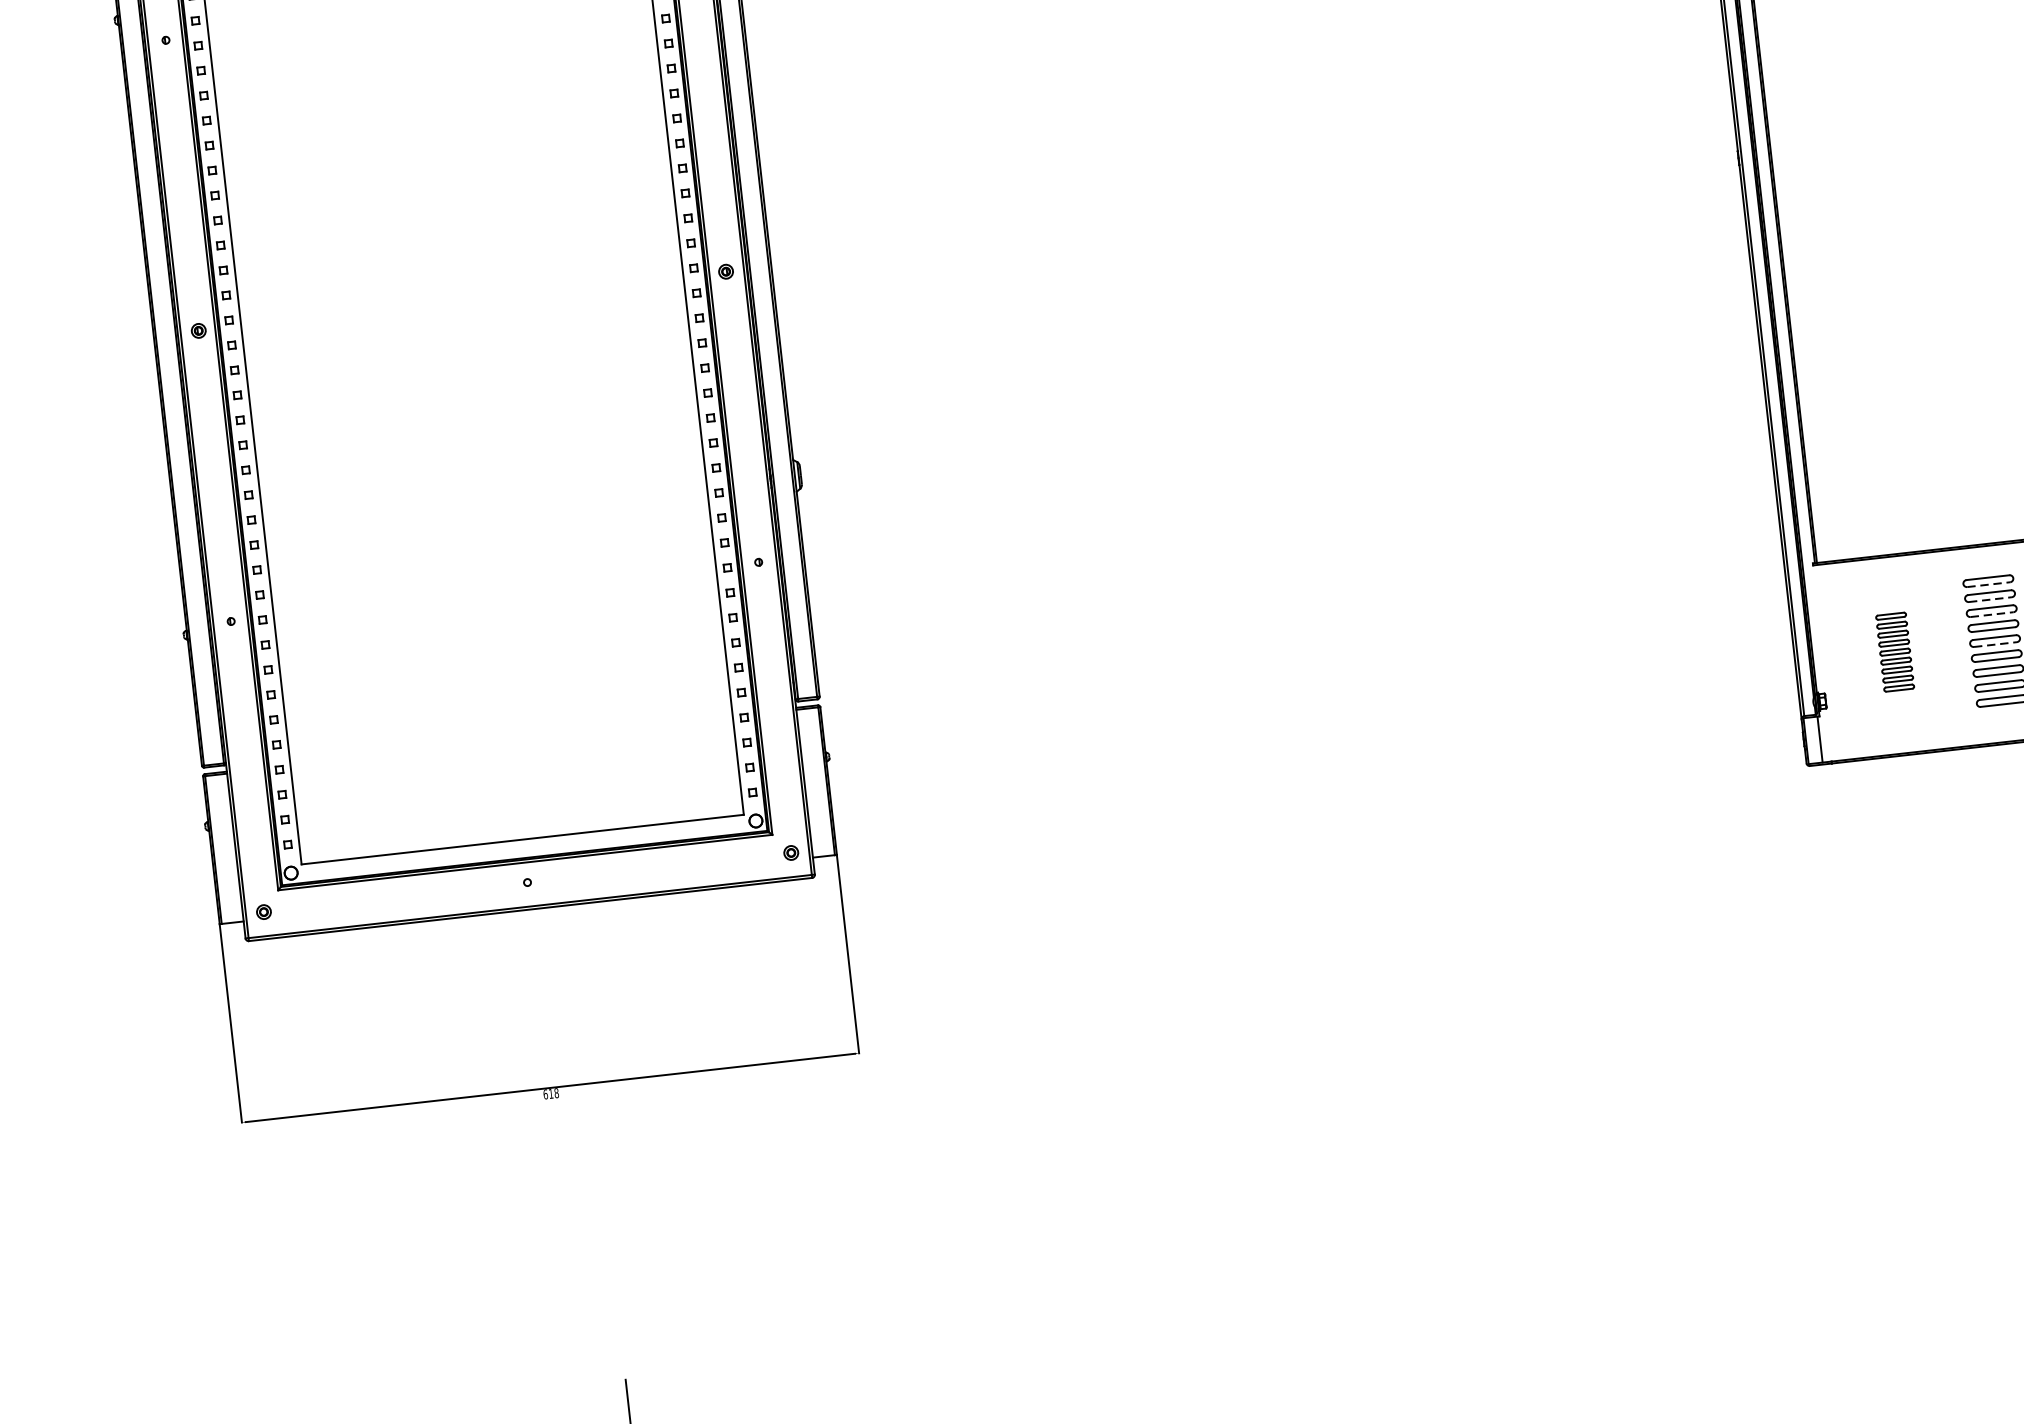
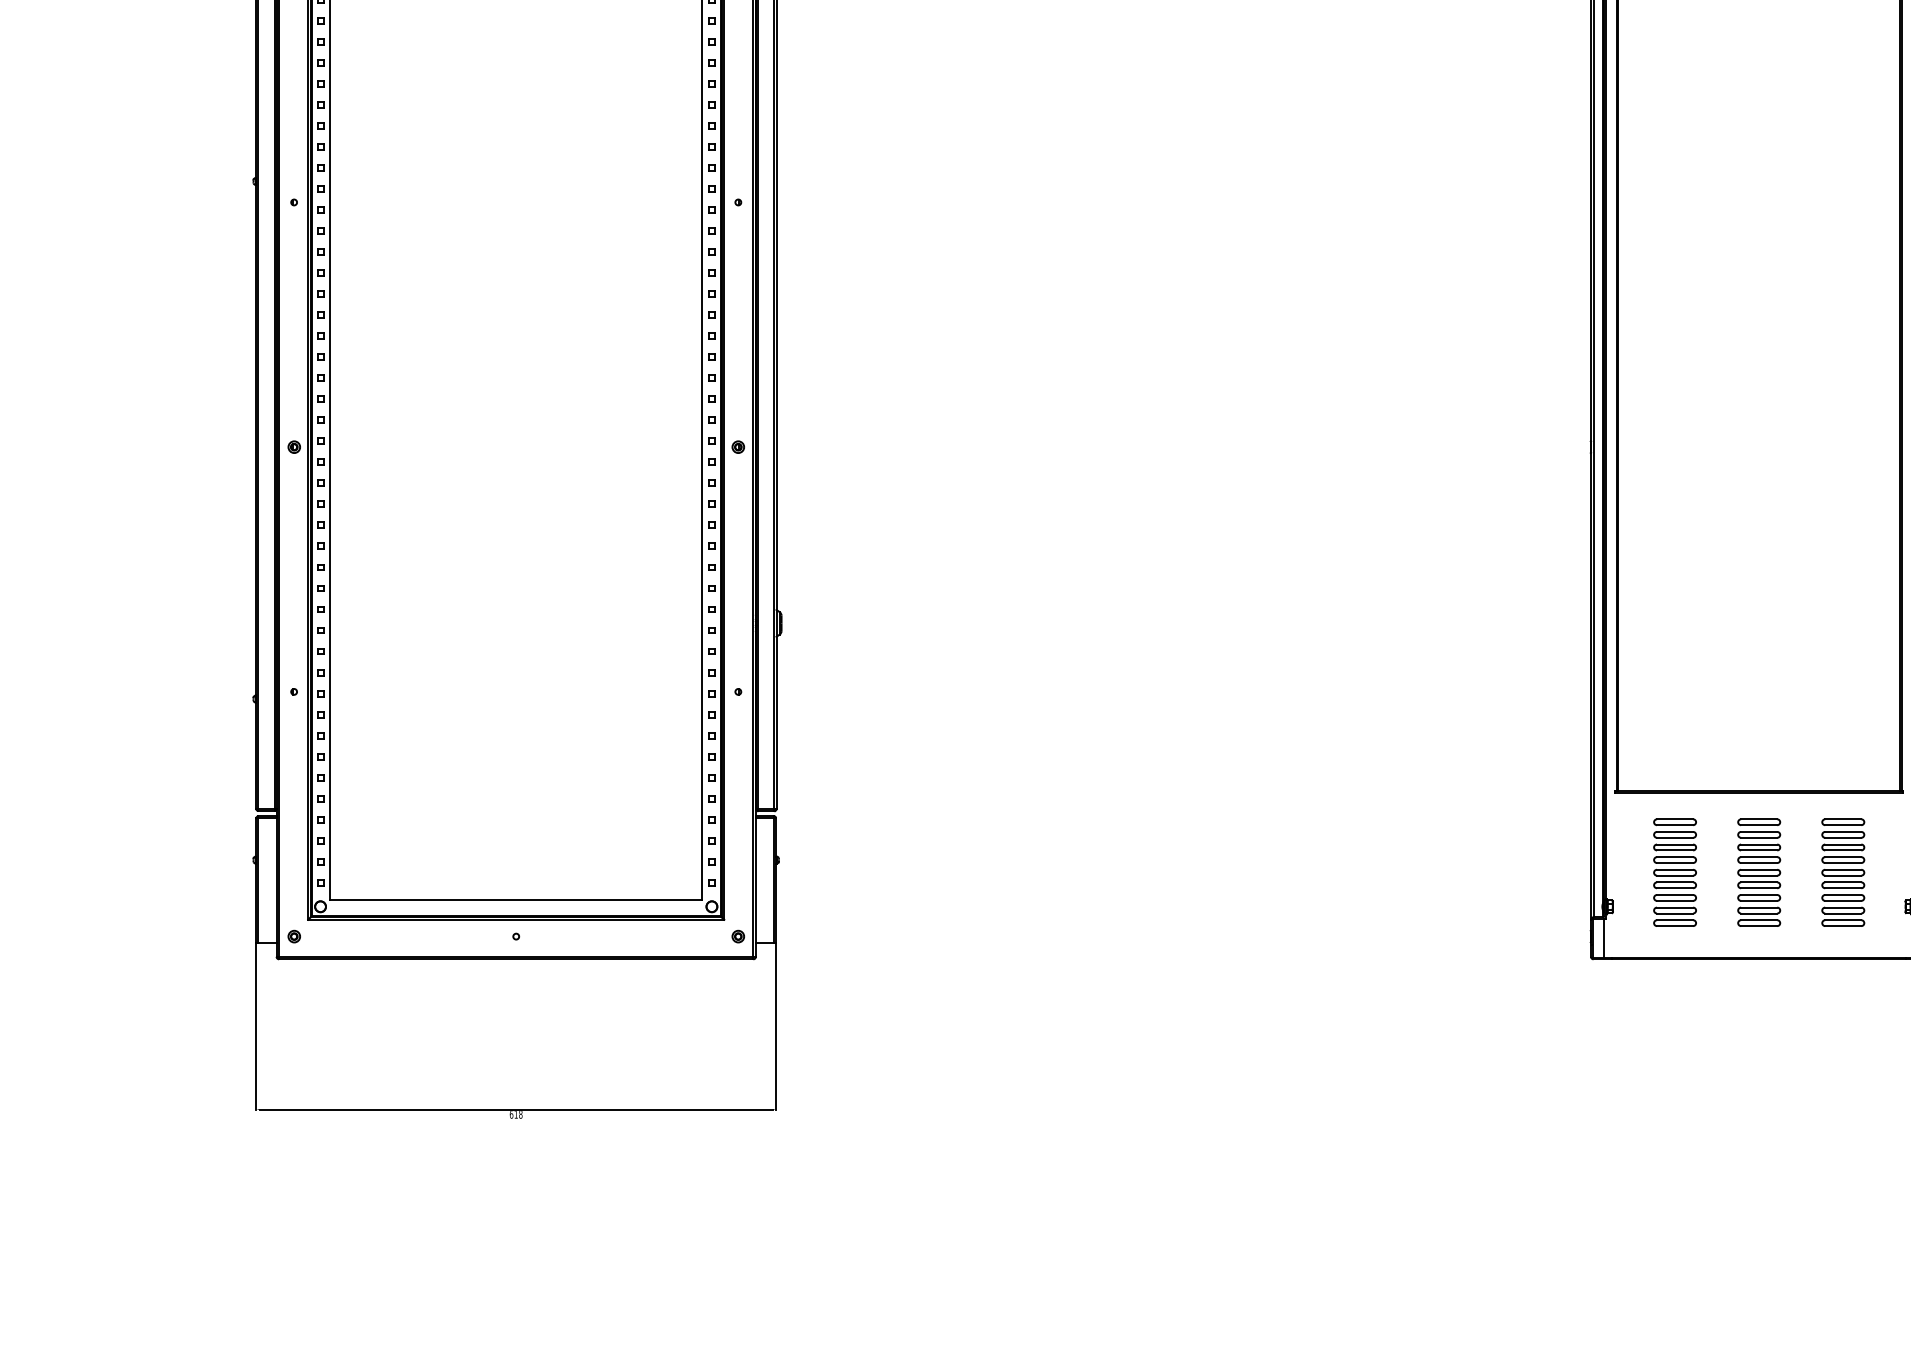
line: (1989, 584) -> (1759, 825), dashed -> solid
line: (1990, 599) -> (1759, 837), dashed -> solid
line: (1992, 614) -> (1759, 850), dashed -> solid
line: (1995, 644) -> (1759, 875), dashed -> solid
part: (1894, 652) -> (1674, 872), size x1.67

